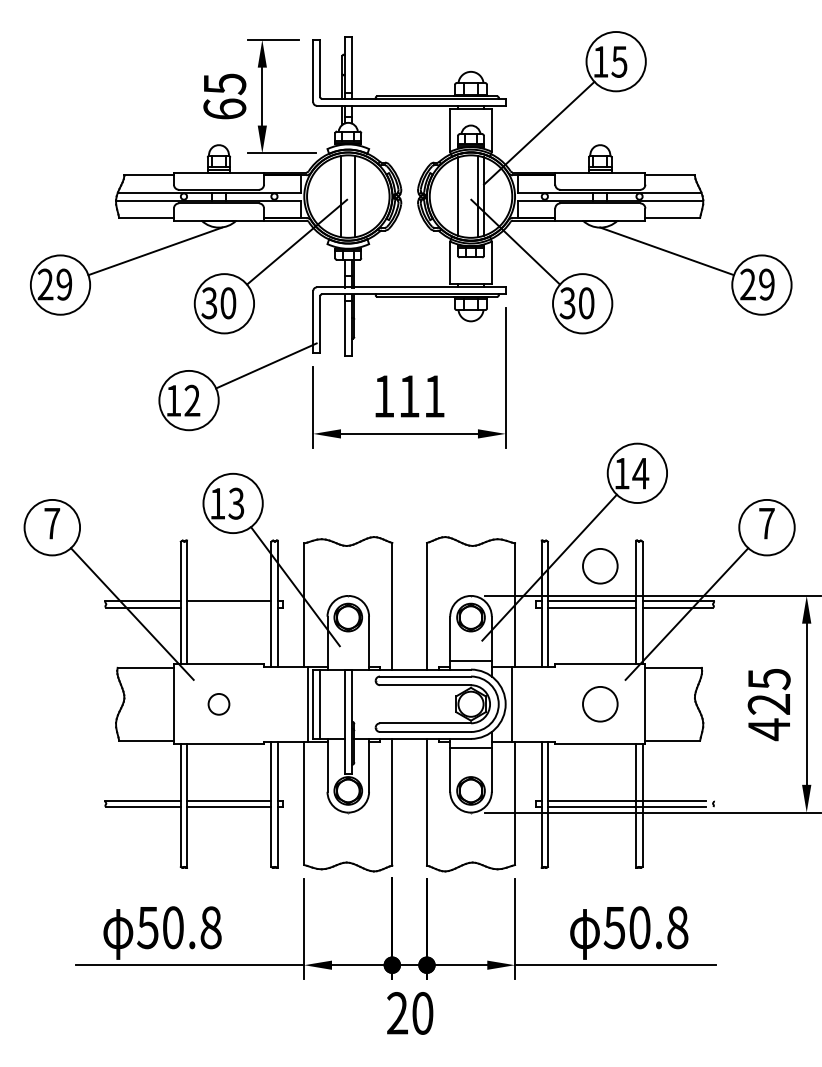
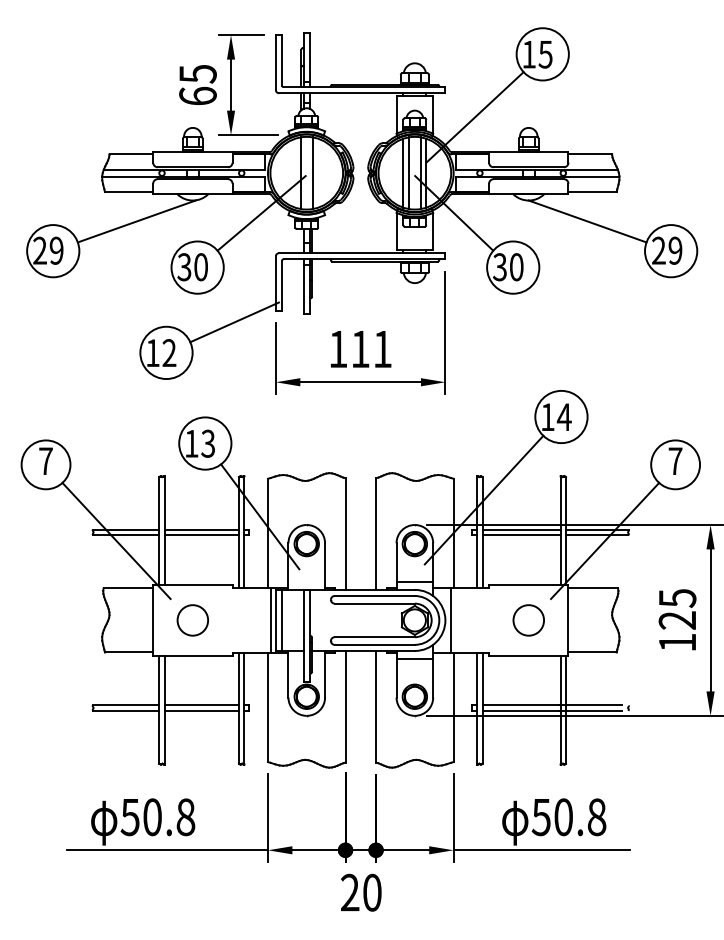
line: (464, 196) -> (409, 173), added
circle: (600, 566) -> (528, 499), removed
line: (229, 607) -> (202, 535), added
circle: (218, 704) -> (192, 620), size x1.67
text: (768, 729) -> (676, 642), 425 -> 125

